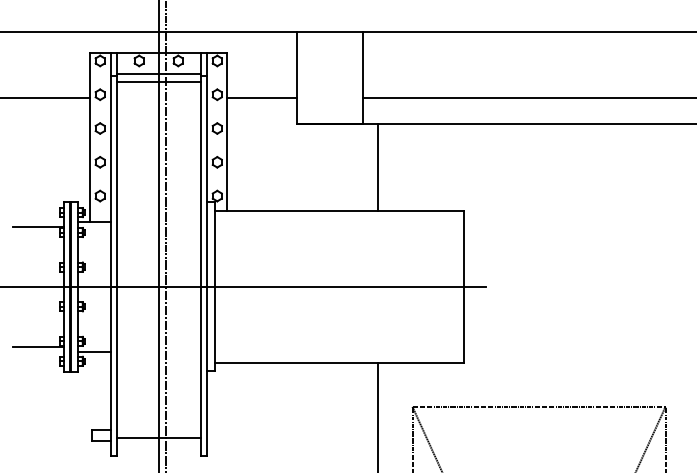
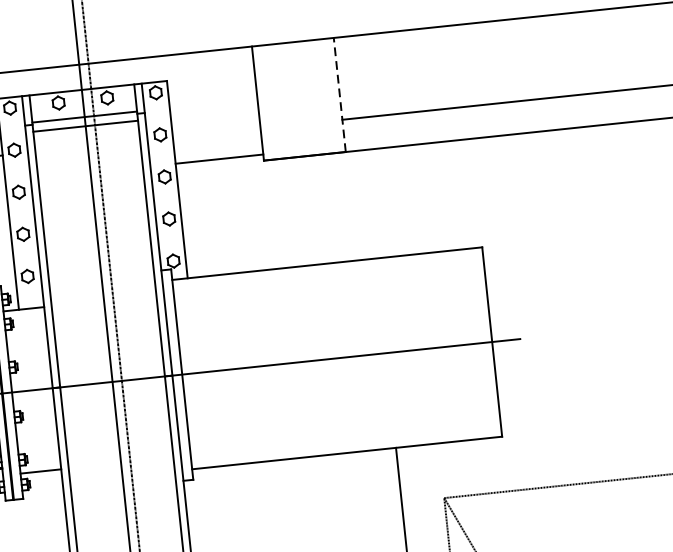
line: (363, 78) -> (340, 95), solid -> dashed
line: (262, 97) -> (219, 158), moved
line: (378, 166) -> (370, 203), removed

